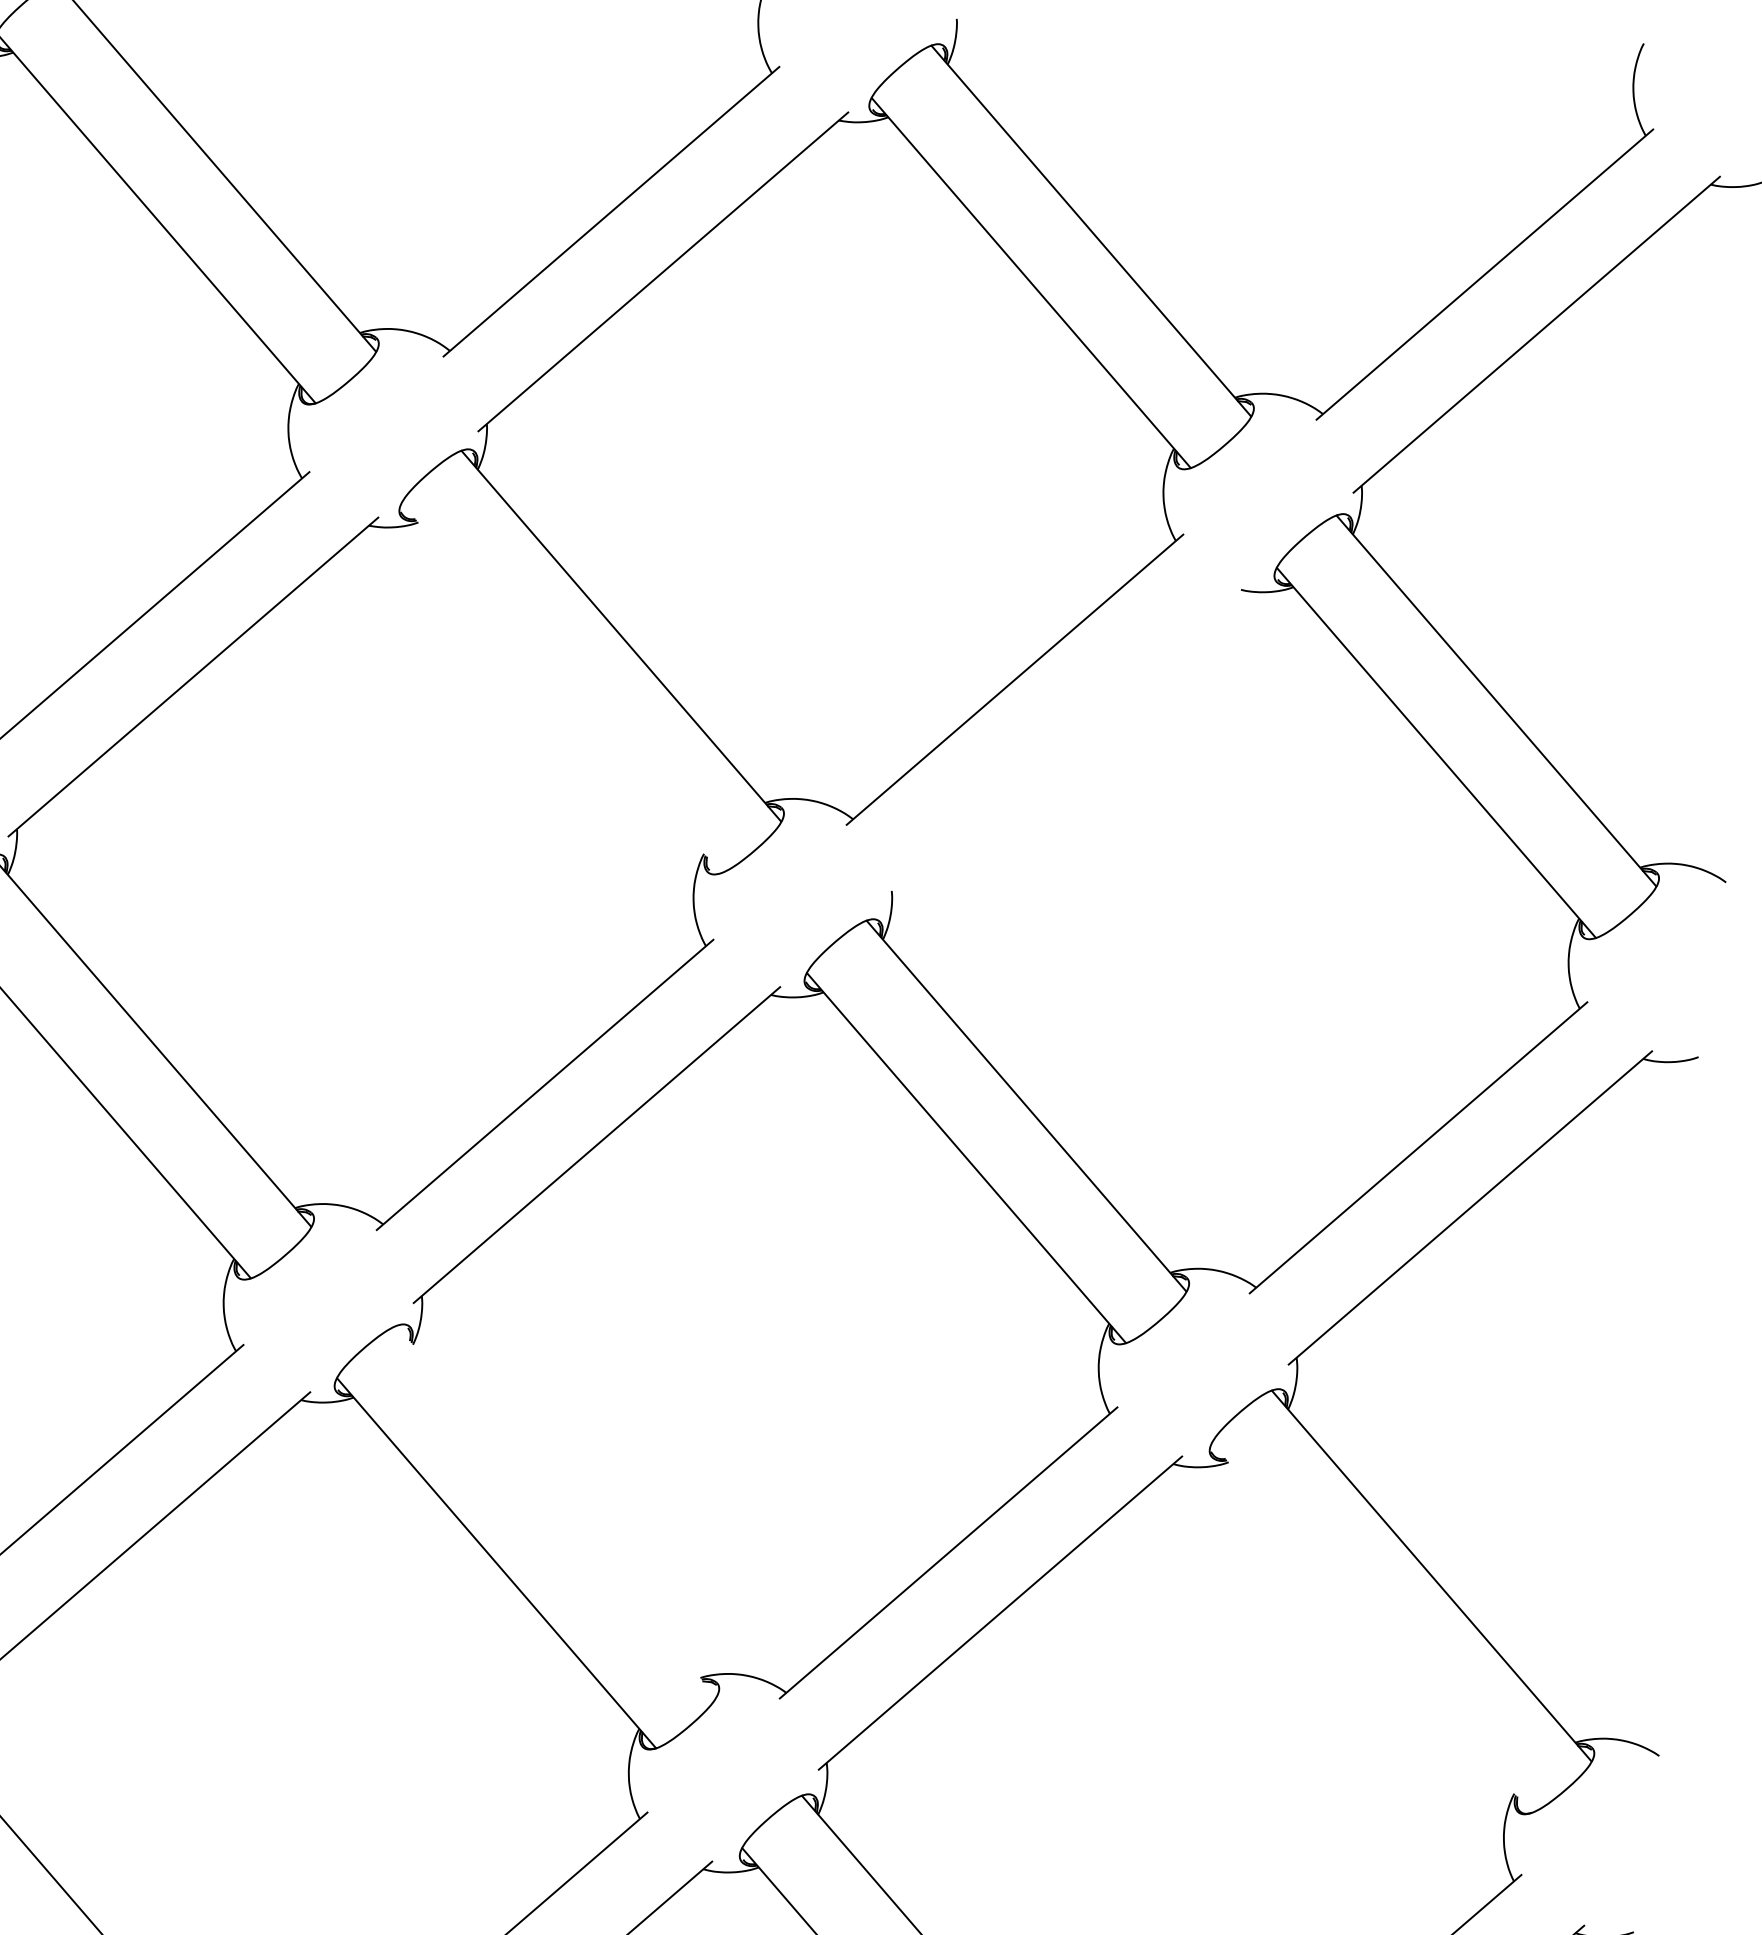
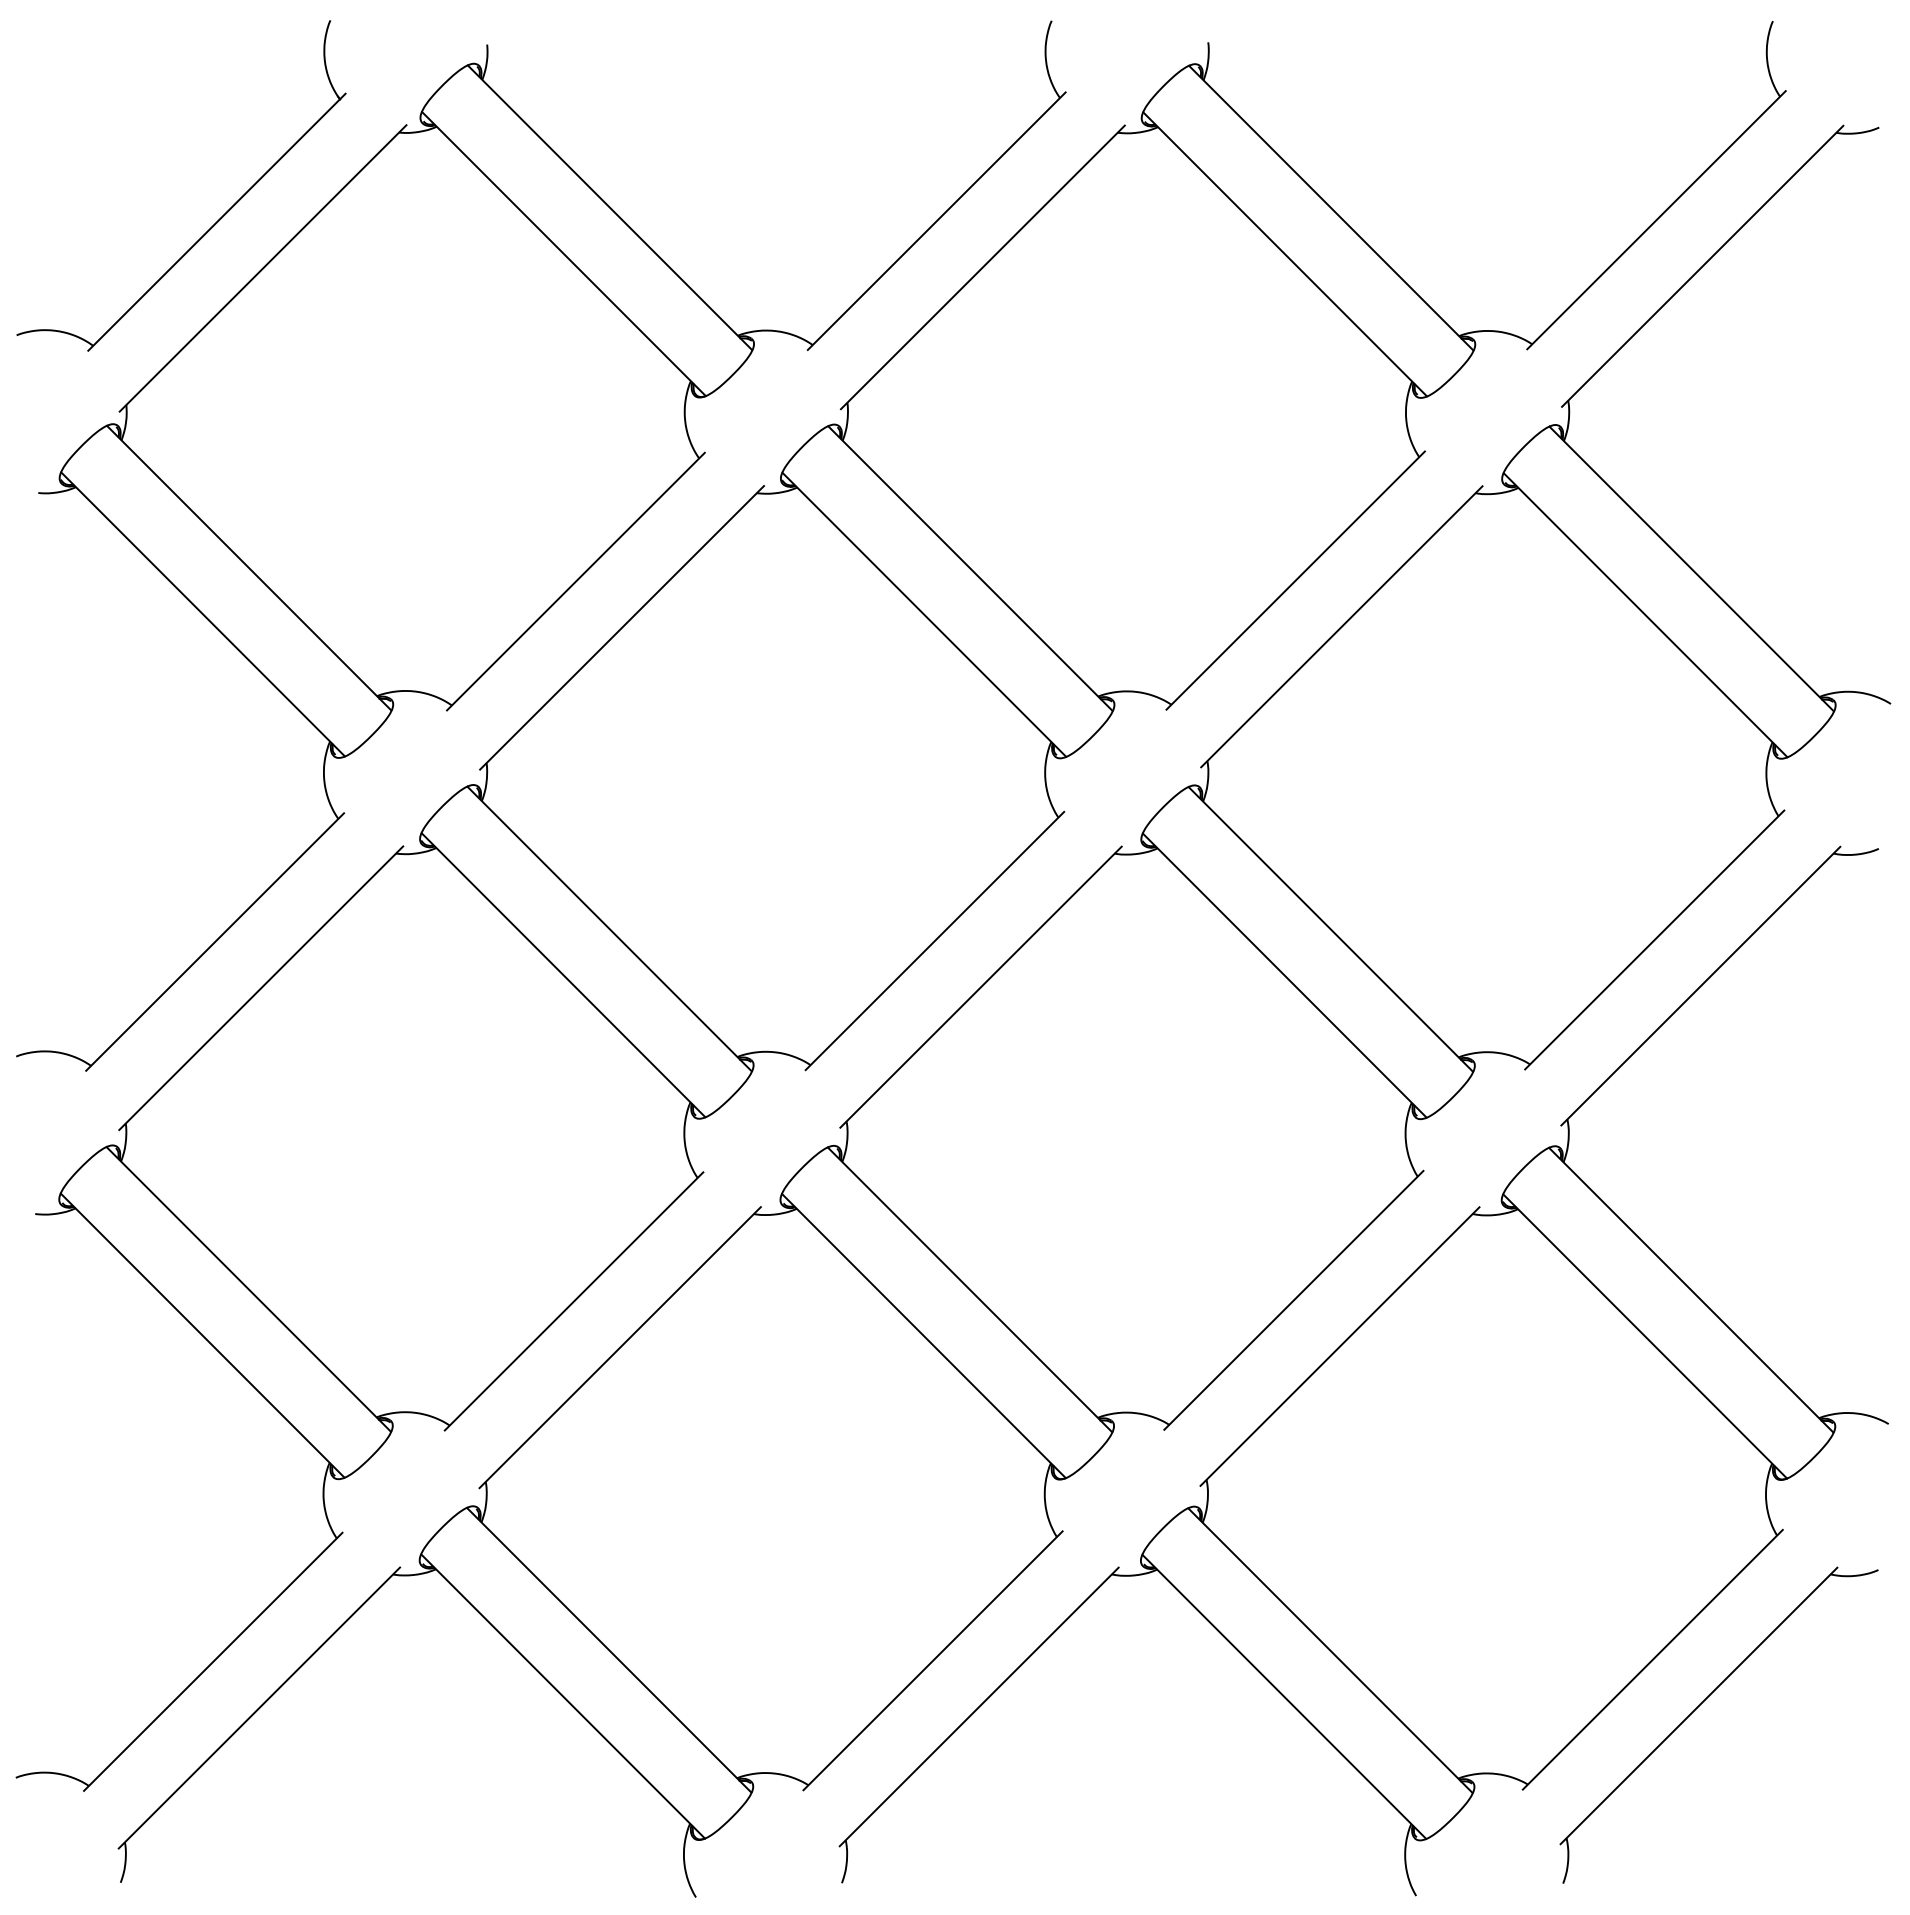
line: (561, 687) -> (924, 614), added
line: (1066, 739) -> (1341, 626), added
line: (556, 1510) -> (969, 1289), added
line: (1372, 1628) -> (1645, 1336), added

